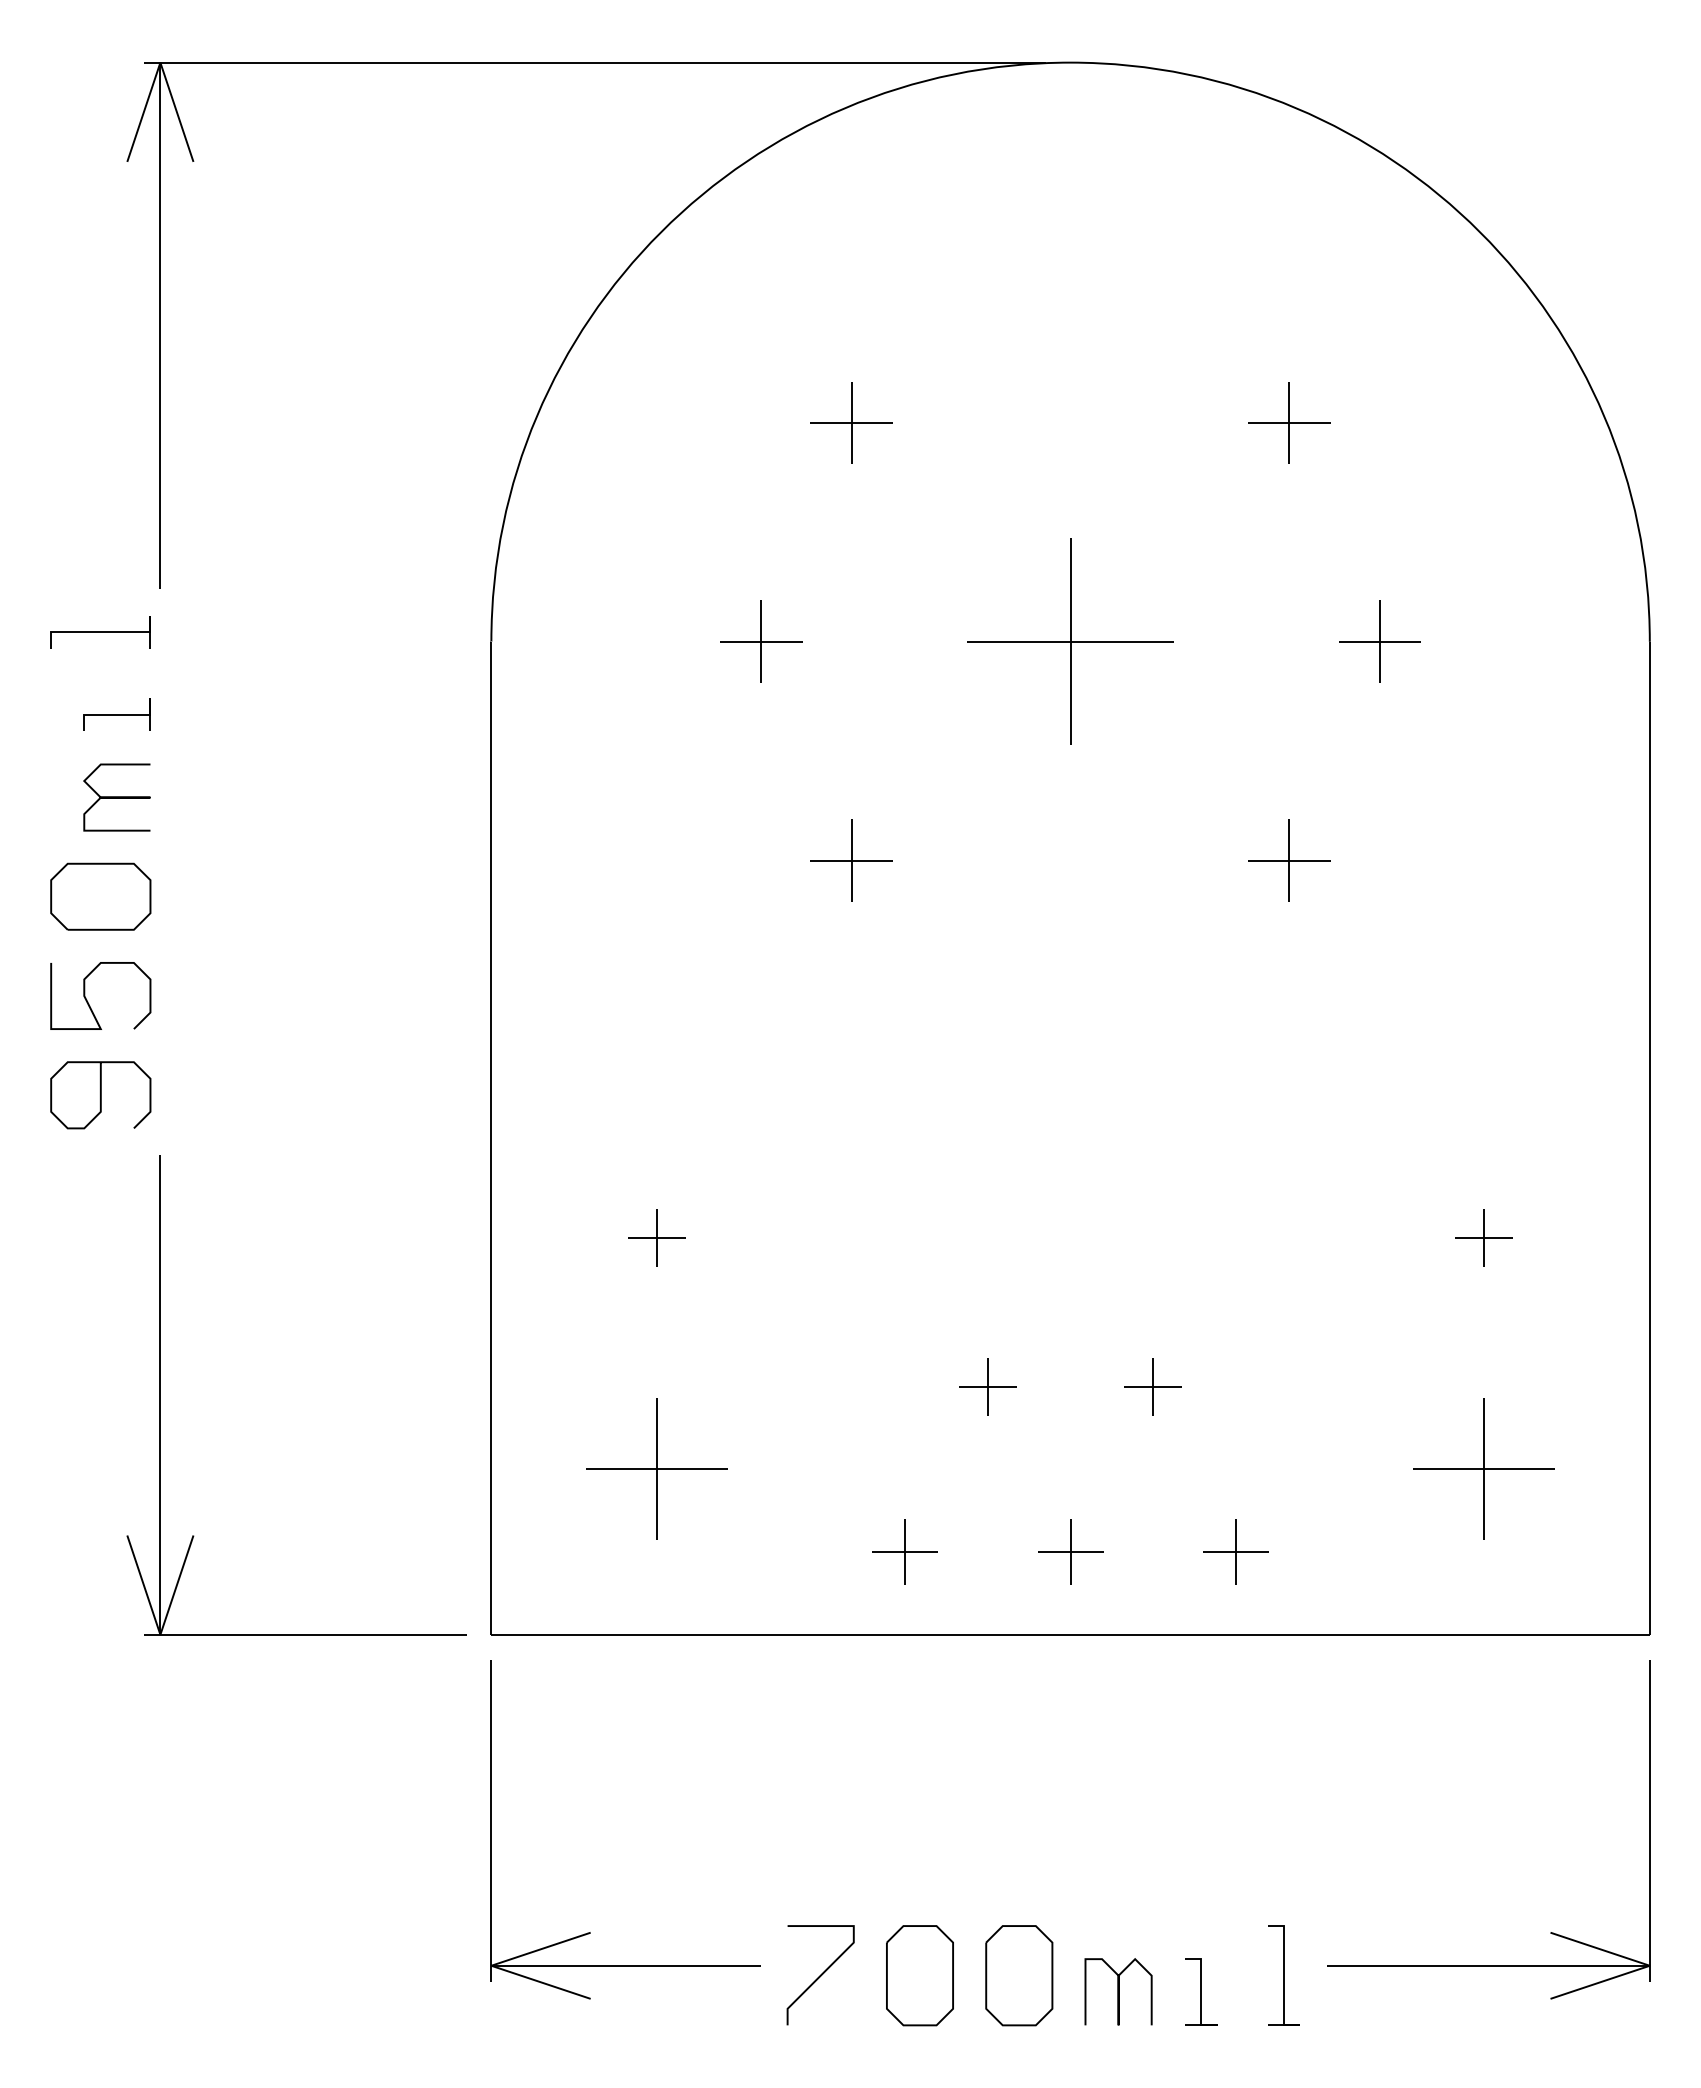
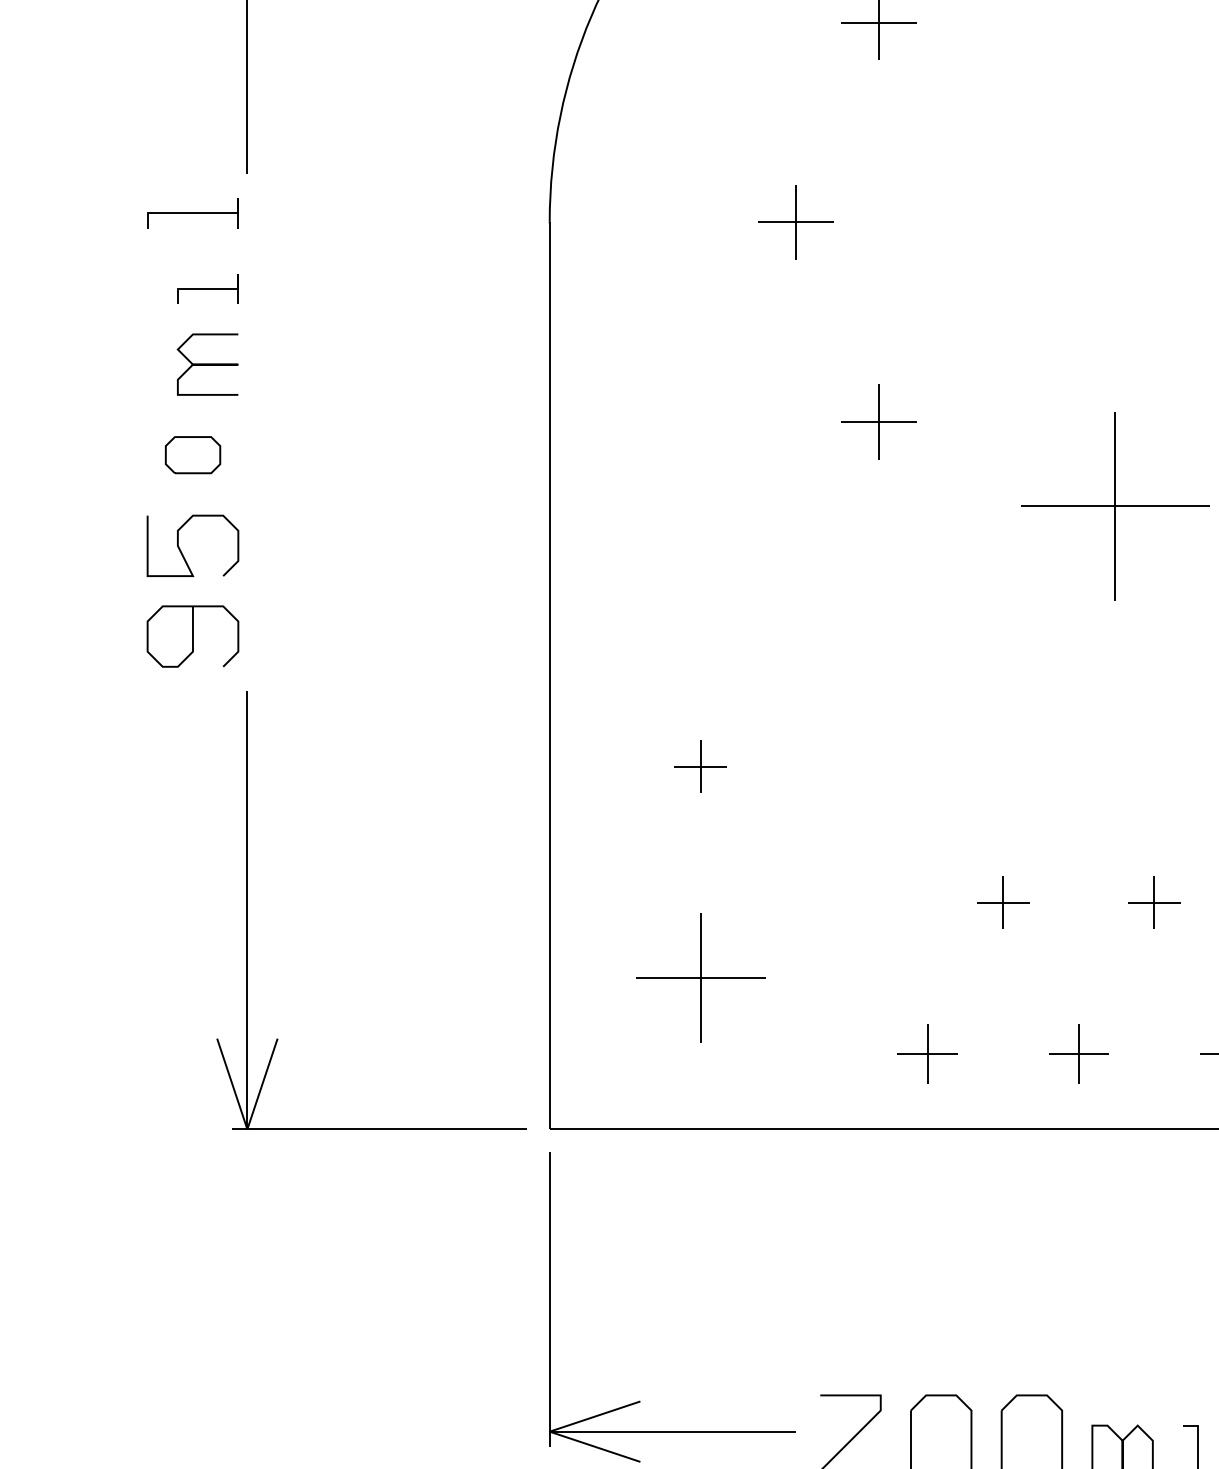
part: (1070, 641) -> (1115, 506), moved
part: (100, 896) -> (192, 455), size x0.6

